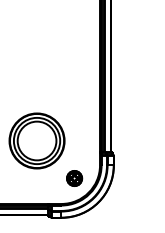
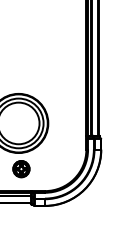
part: (74, 178) -> (21, 169), moved

